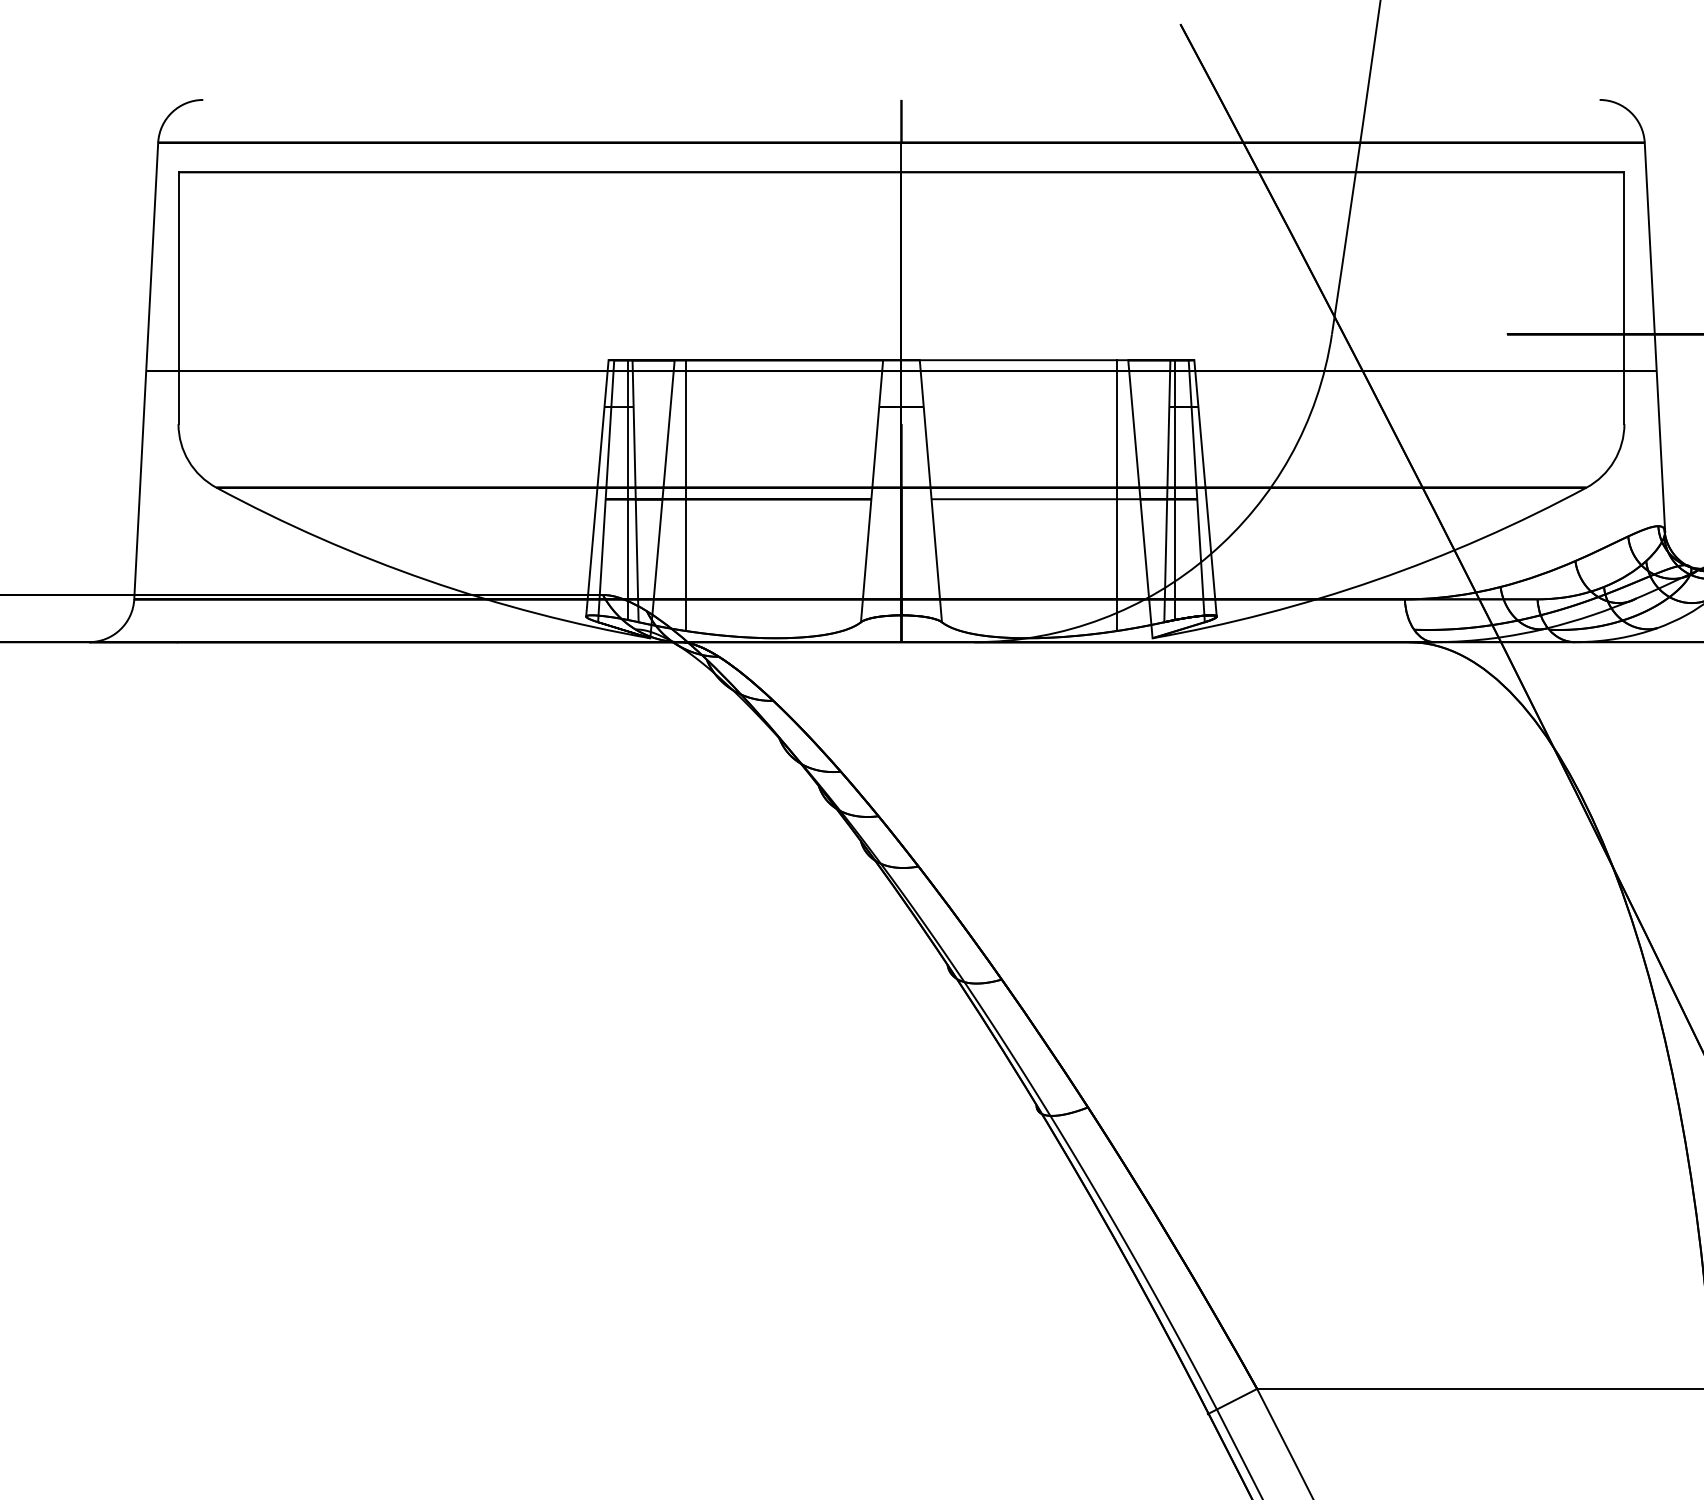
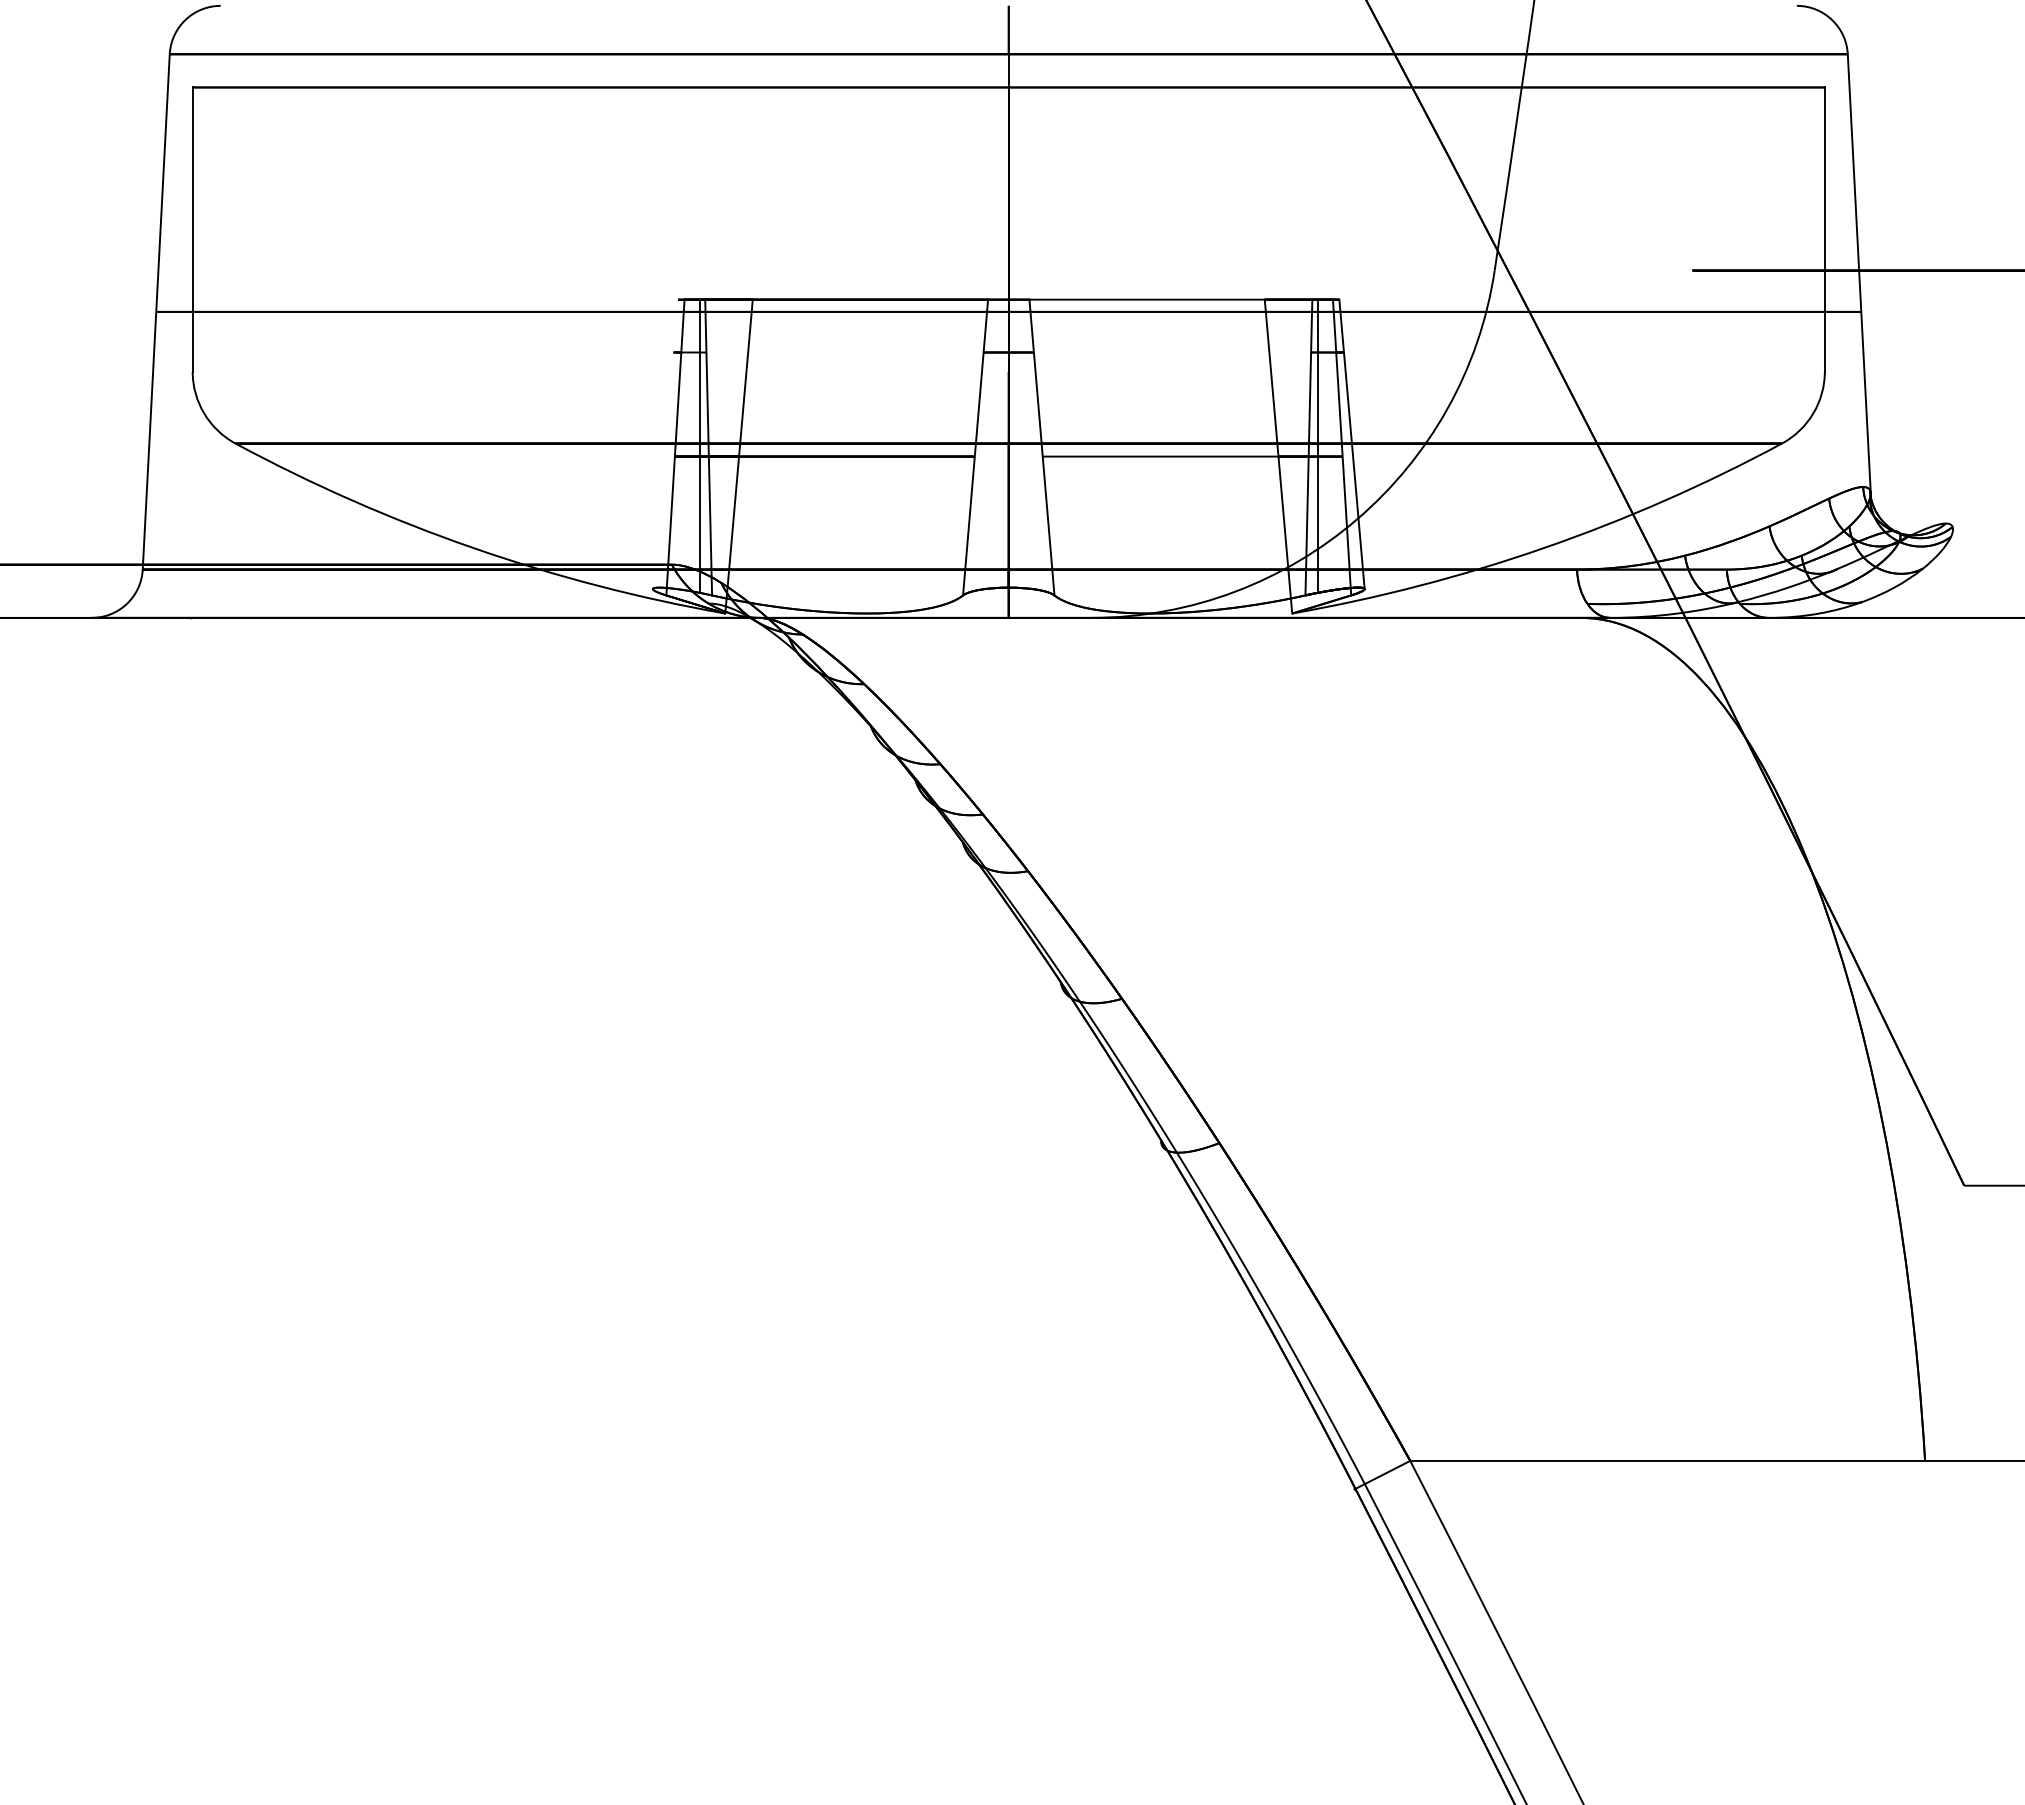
line: (597, 488) -> (665, 444), removed
line: (685, 495) -> (765, 452), removed
line: (1116, 495) -> (1251, 452), removed

